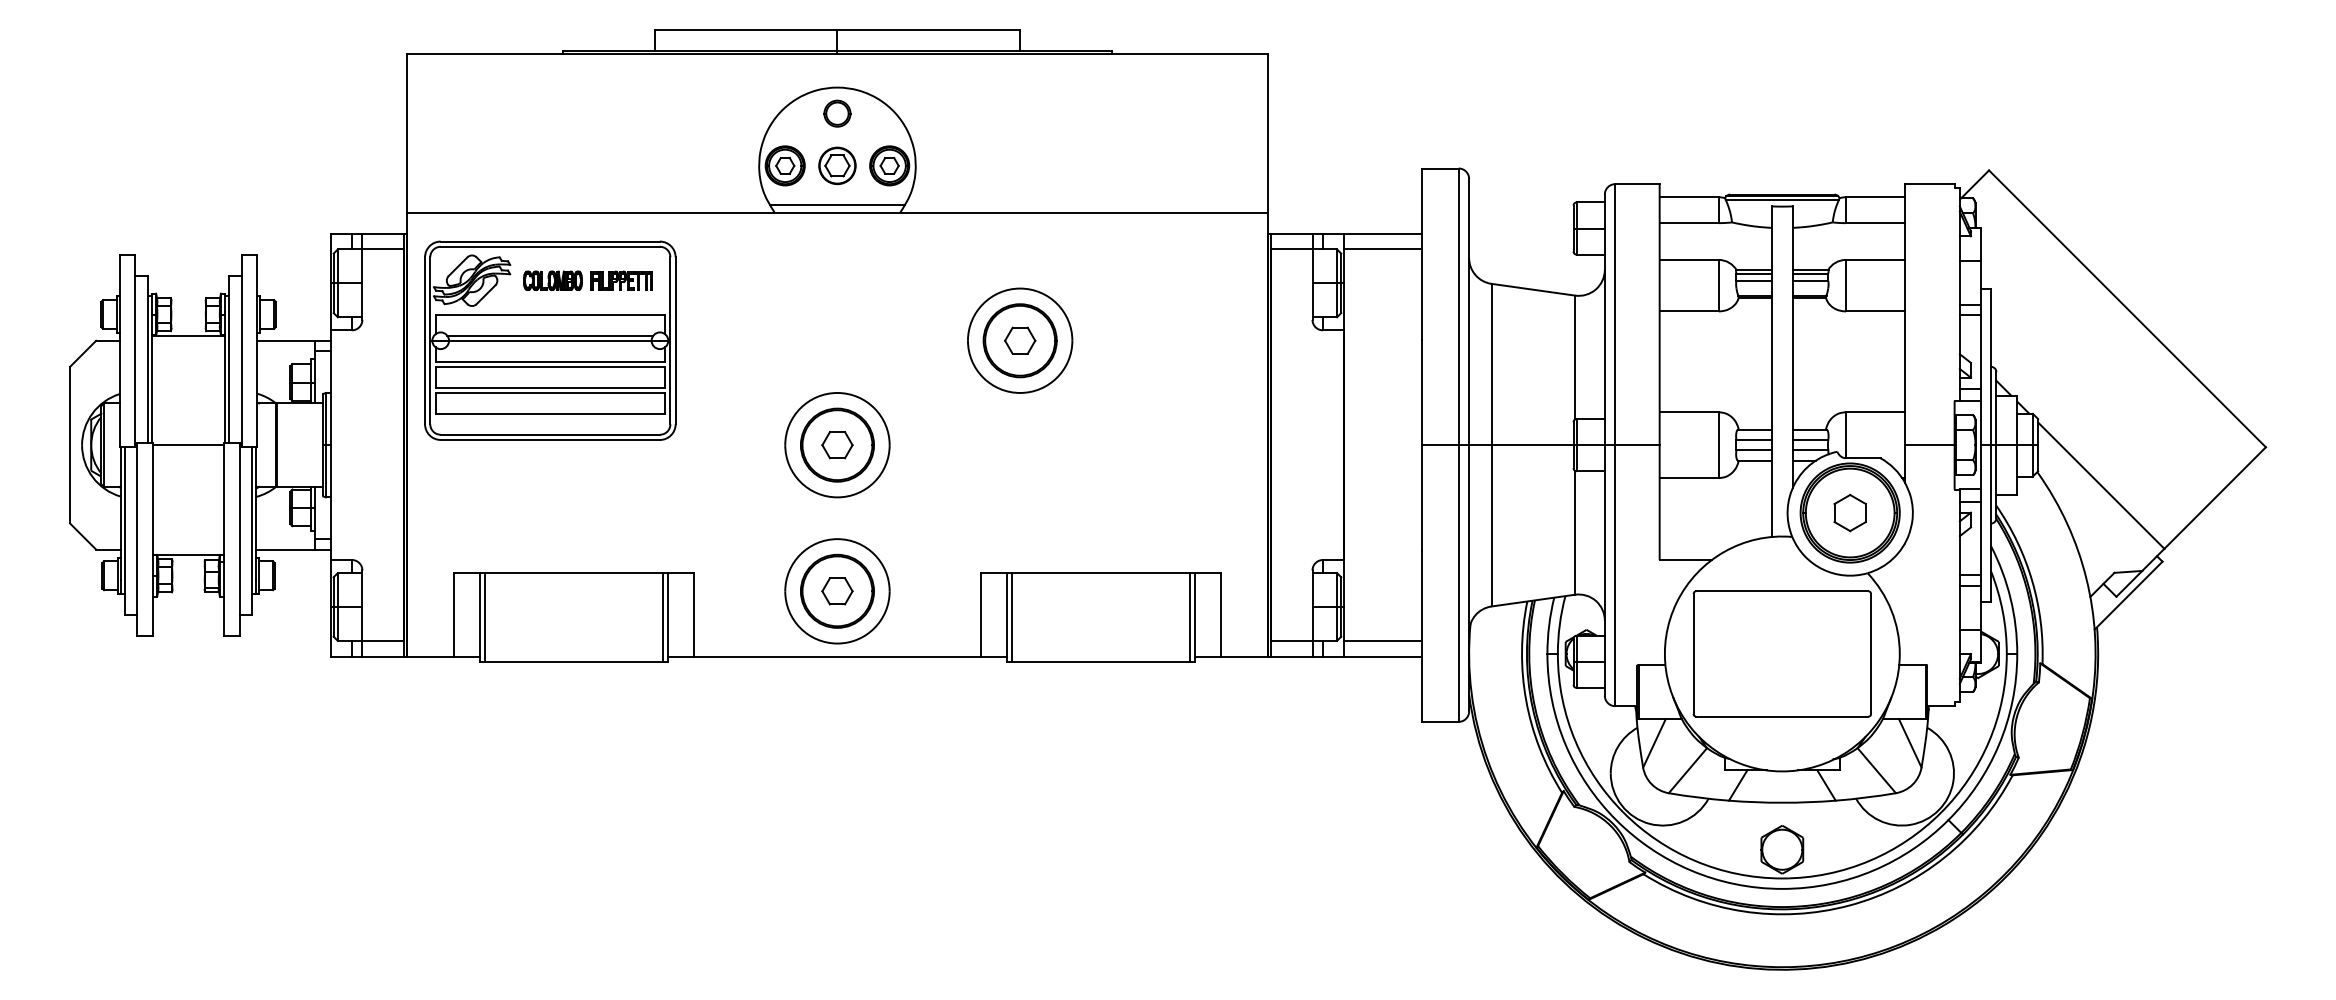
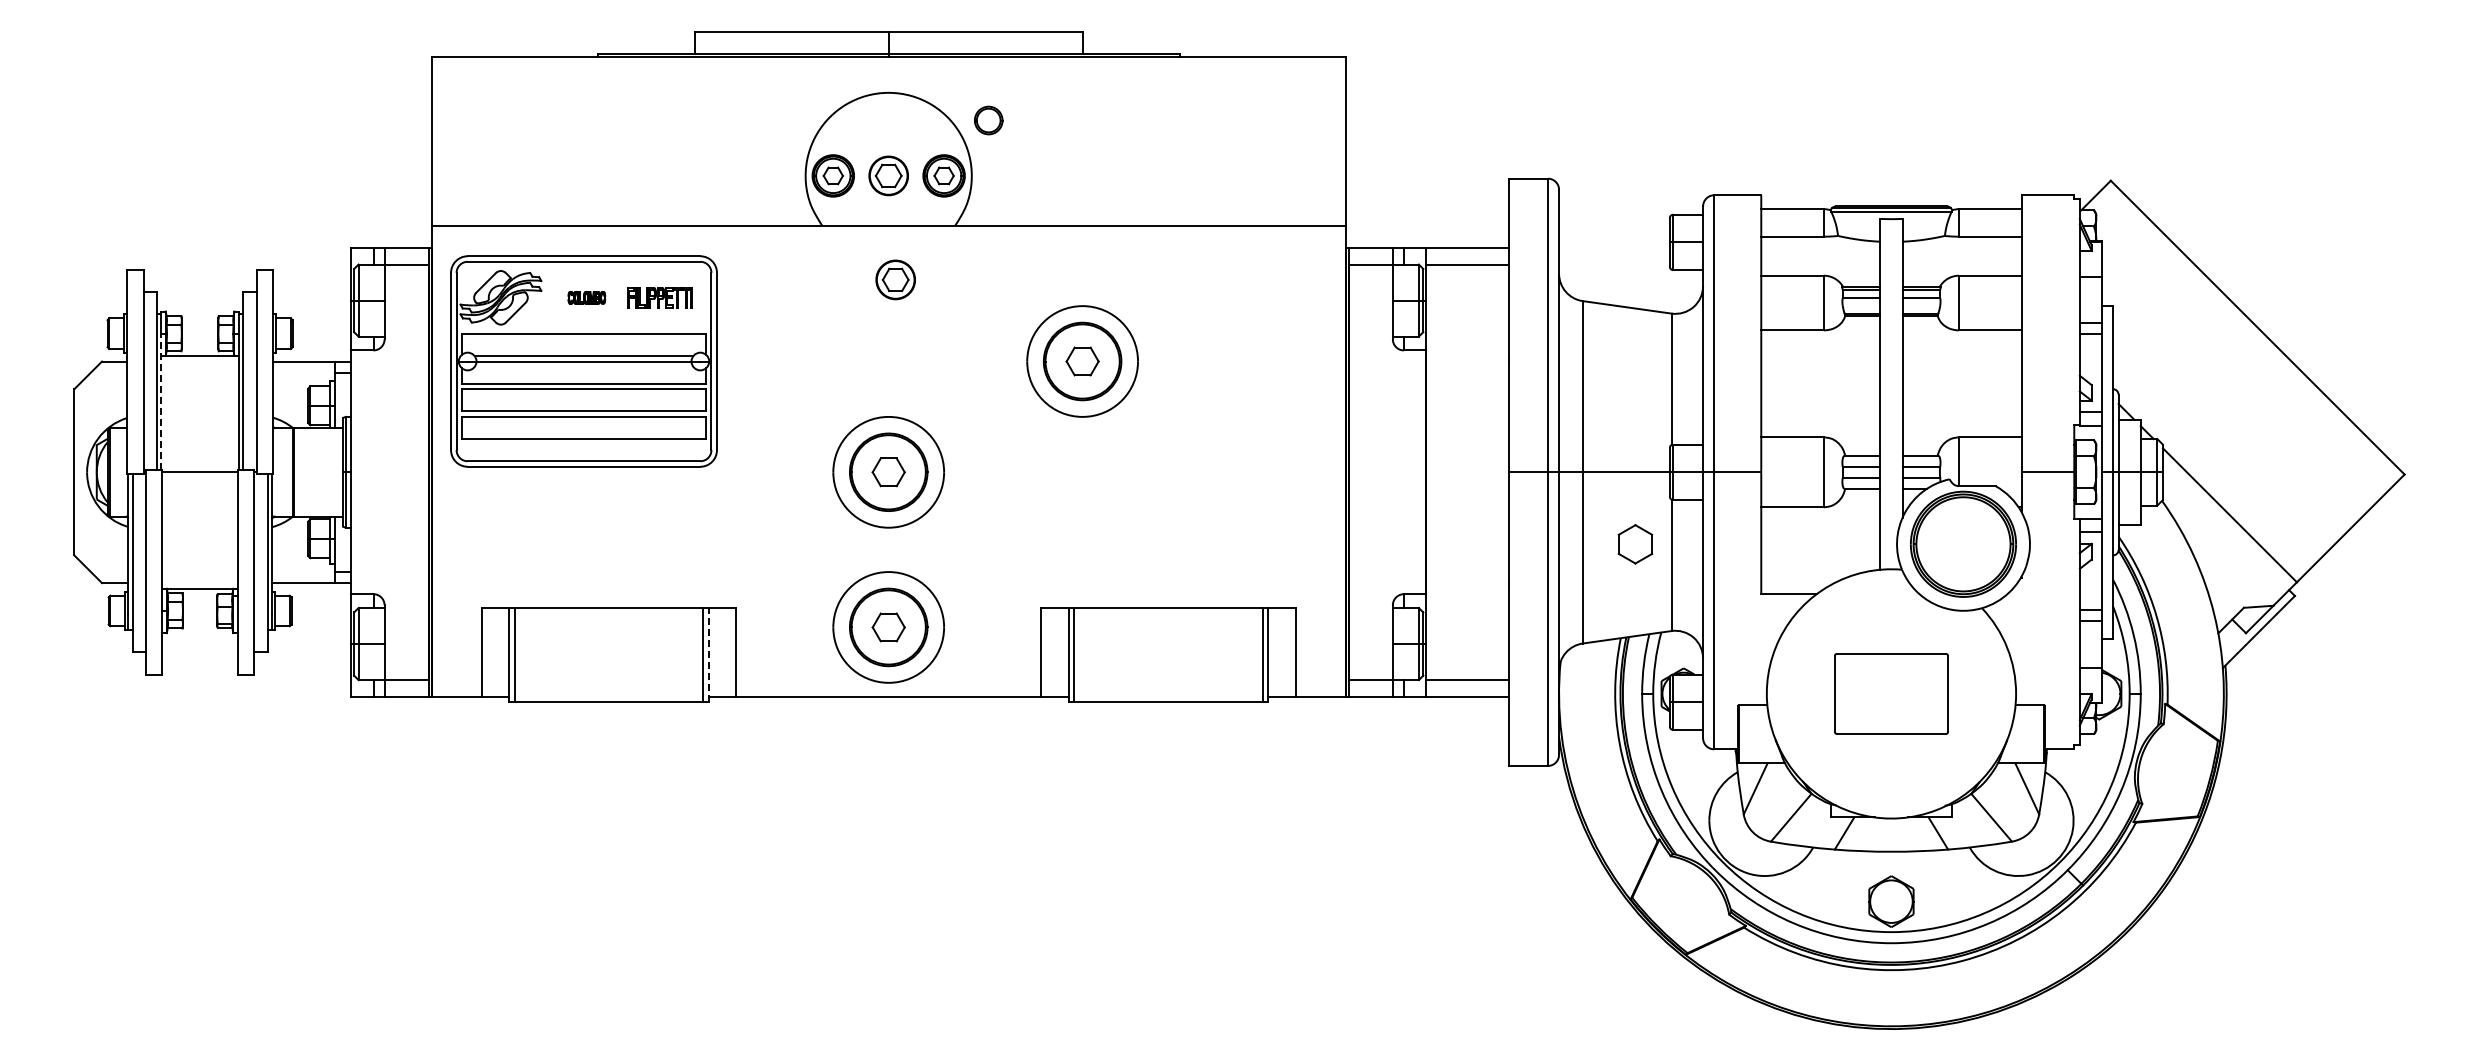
part: (837, 113) -> (988, 120), moved
line: (837, 205) -> (888, 217), removed
part: (843, 263) -> (895, 279), added
part: (552, 280) -> (586, 297), size x0.6
line: (152, 377) -> (161, 400), solid -> dashed
part: (1850, 513) -> (1635, 544), moved
line: (667, 616) -> (708, 654), solid -> dashed
part: (1782, 653) -> (1891, 693), size x0.6

